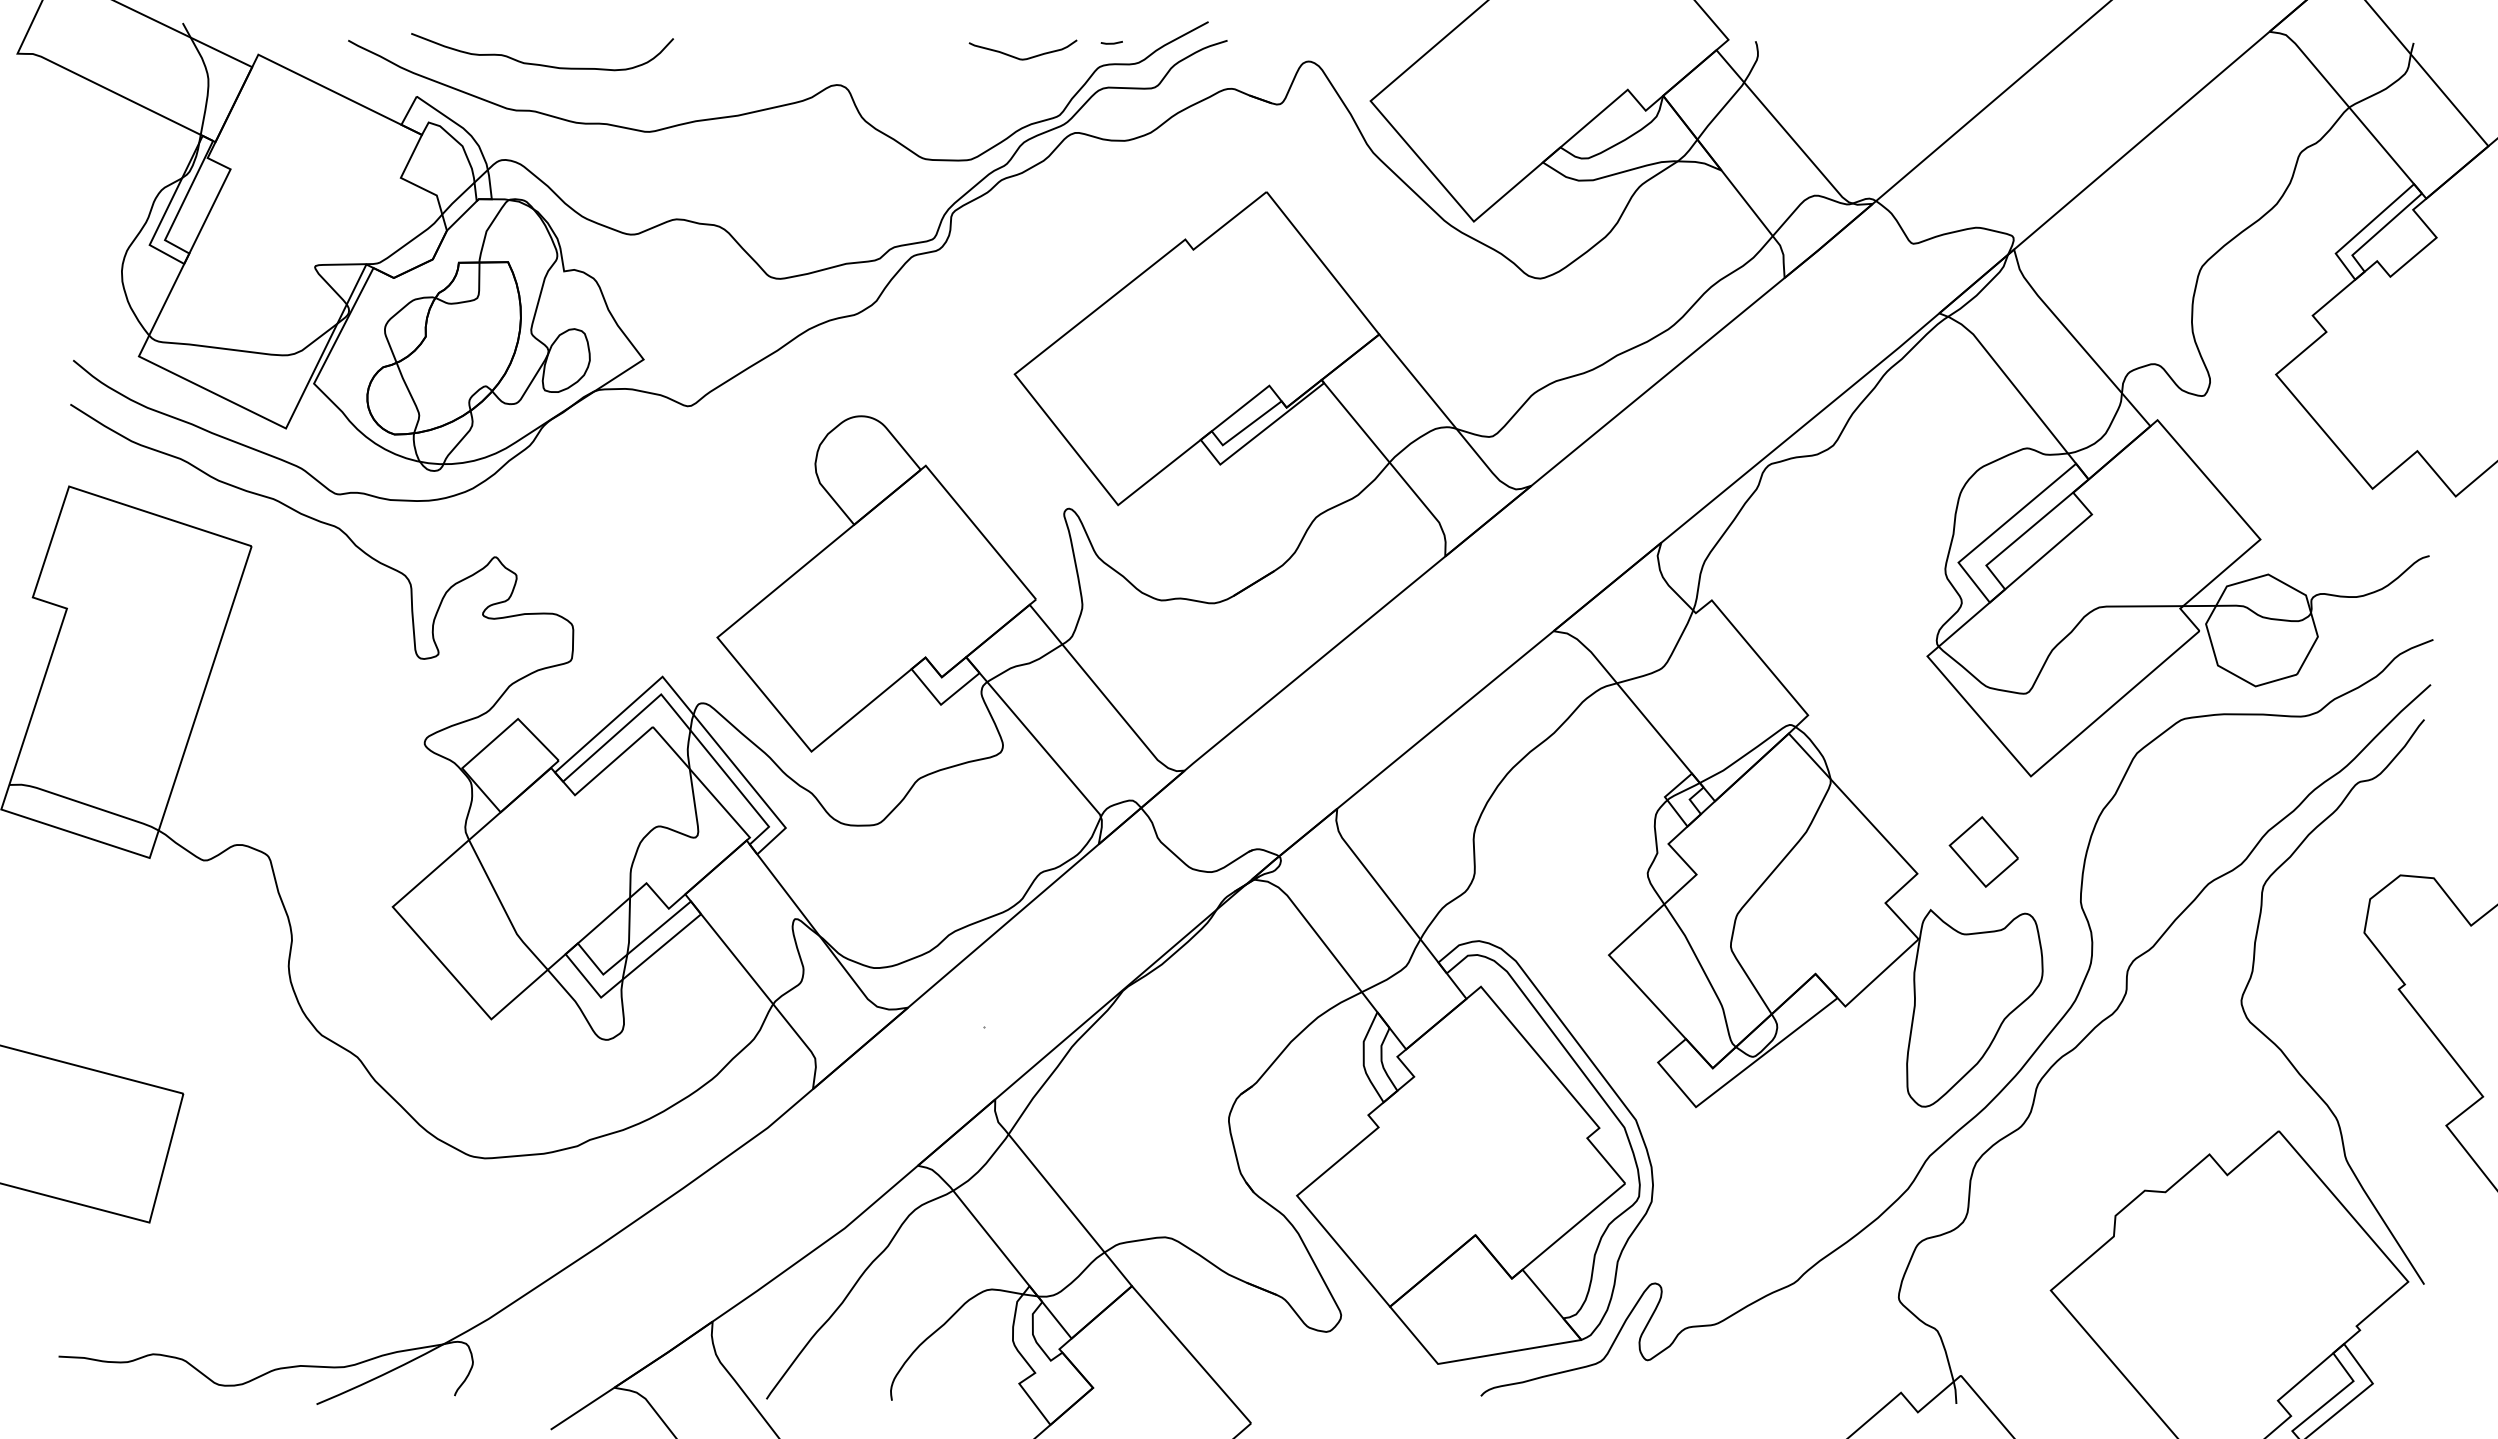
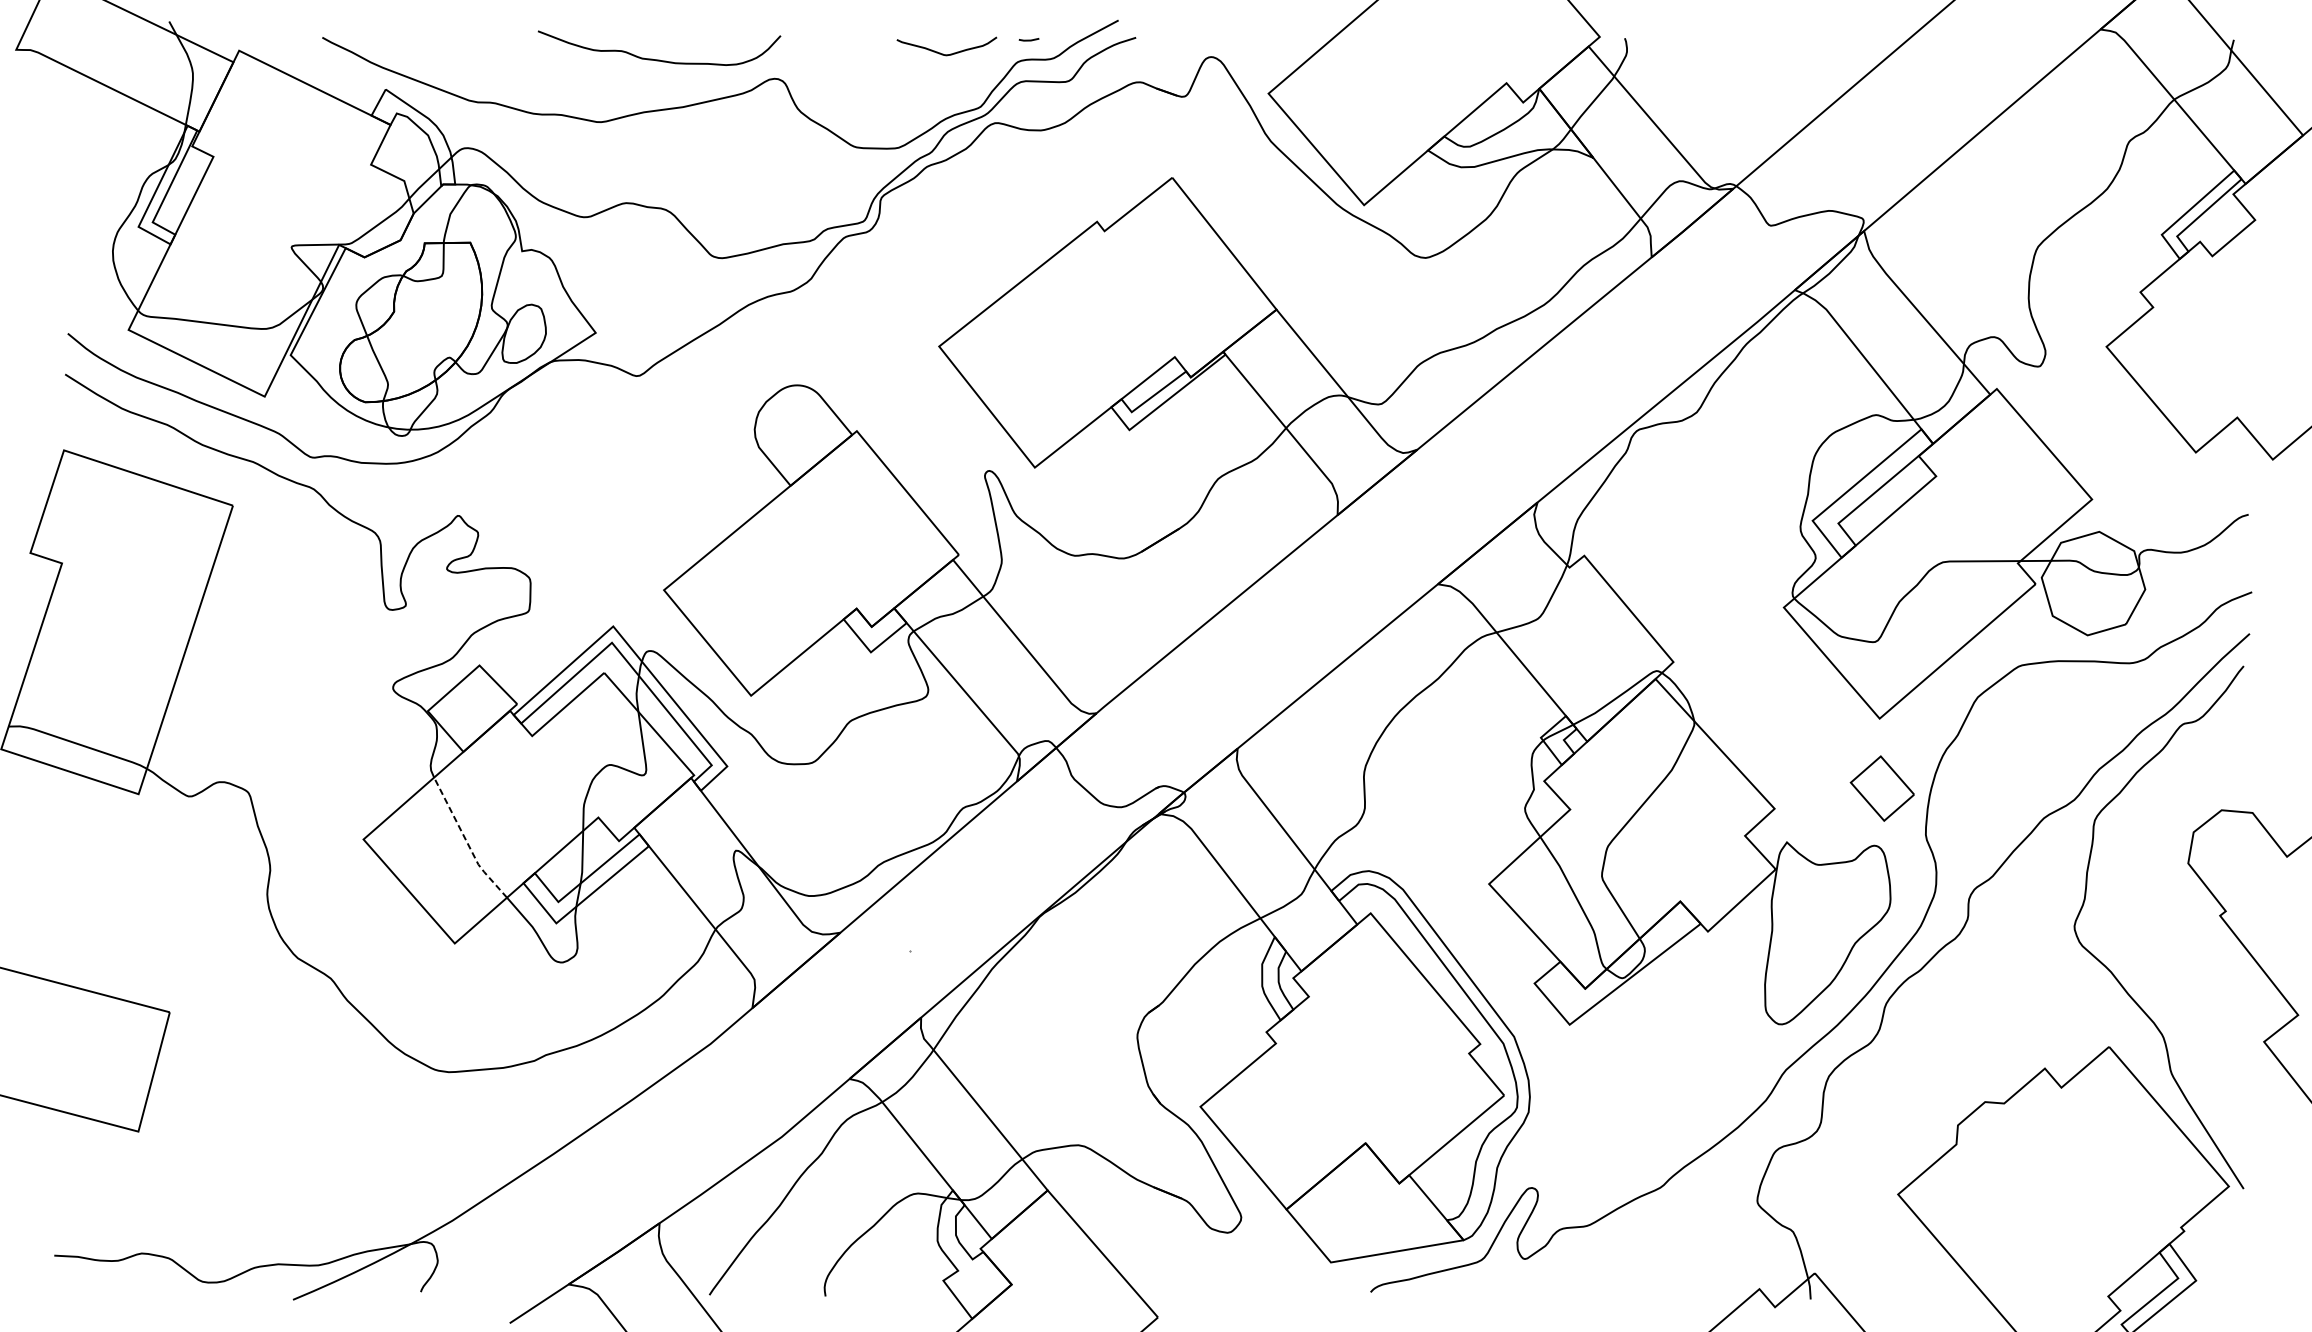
curve: (542, 64) -> (659, 59), moved
part: (1983, 851) -> (1882, 788), moved
line: (504, 909) -> (466, 841), solid -> dashed

